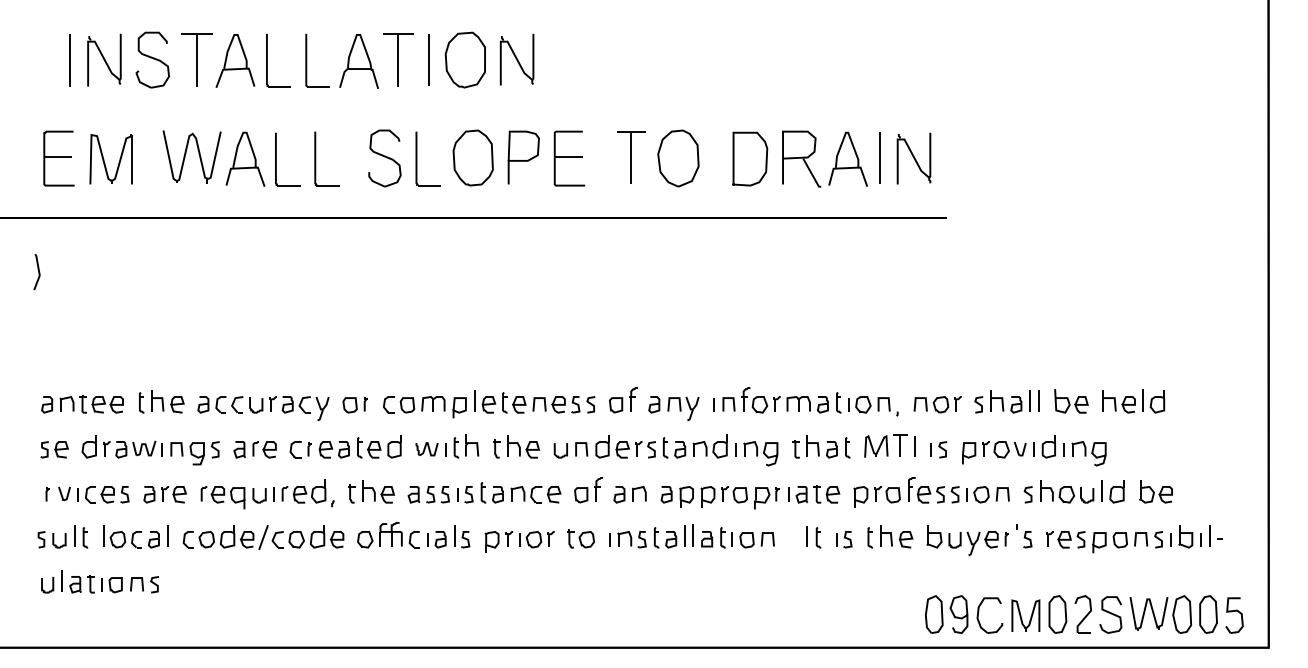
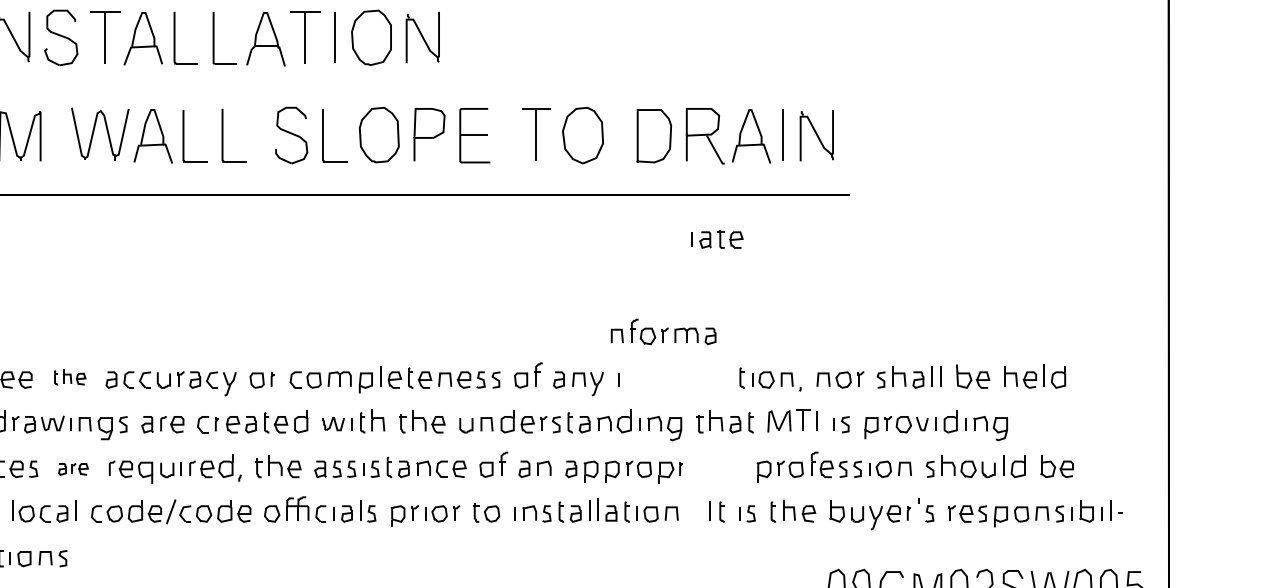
part: (775, 400) -> (663, 332), moved
part: (161, 401) -> (69, 376), size x0.7
part: (164, 494) -> (72, 469), size x0.7
part: (814, 494) -> (718, 239), moved

